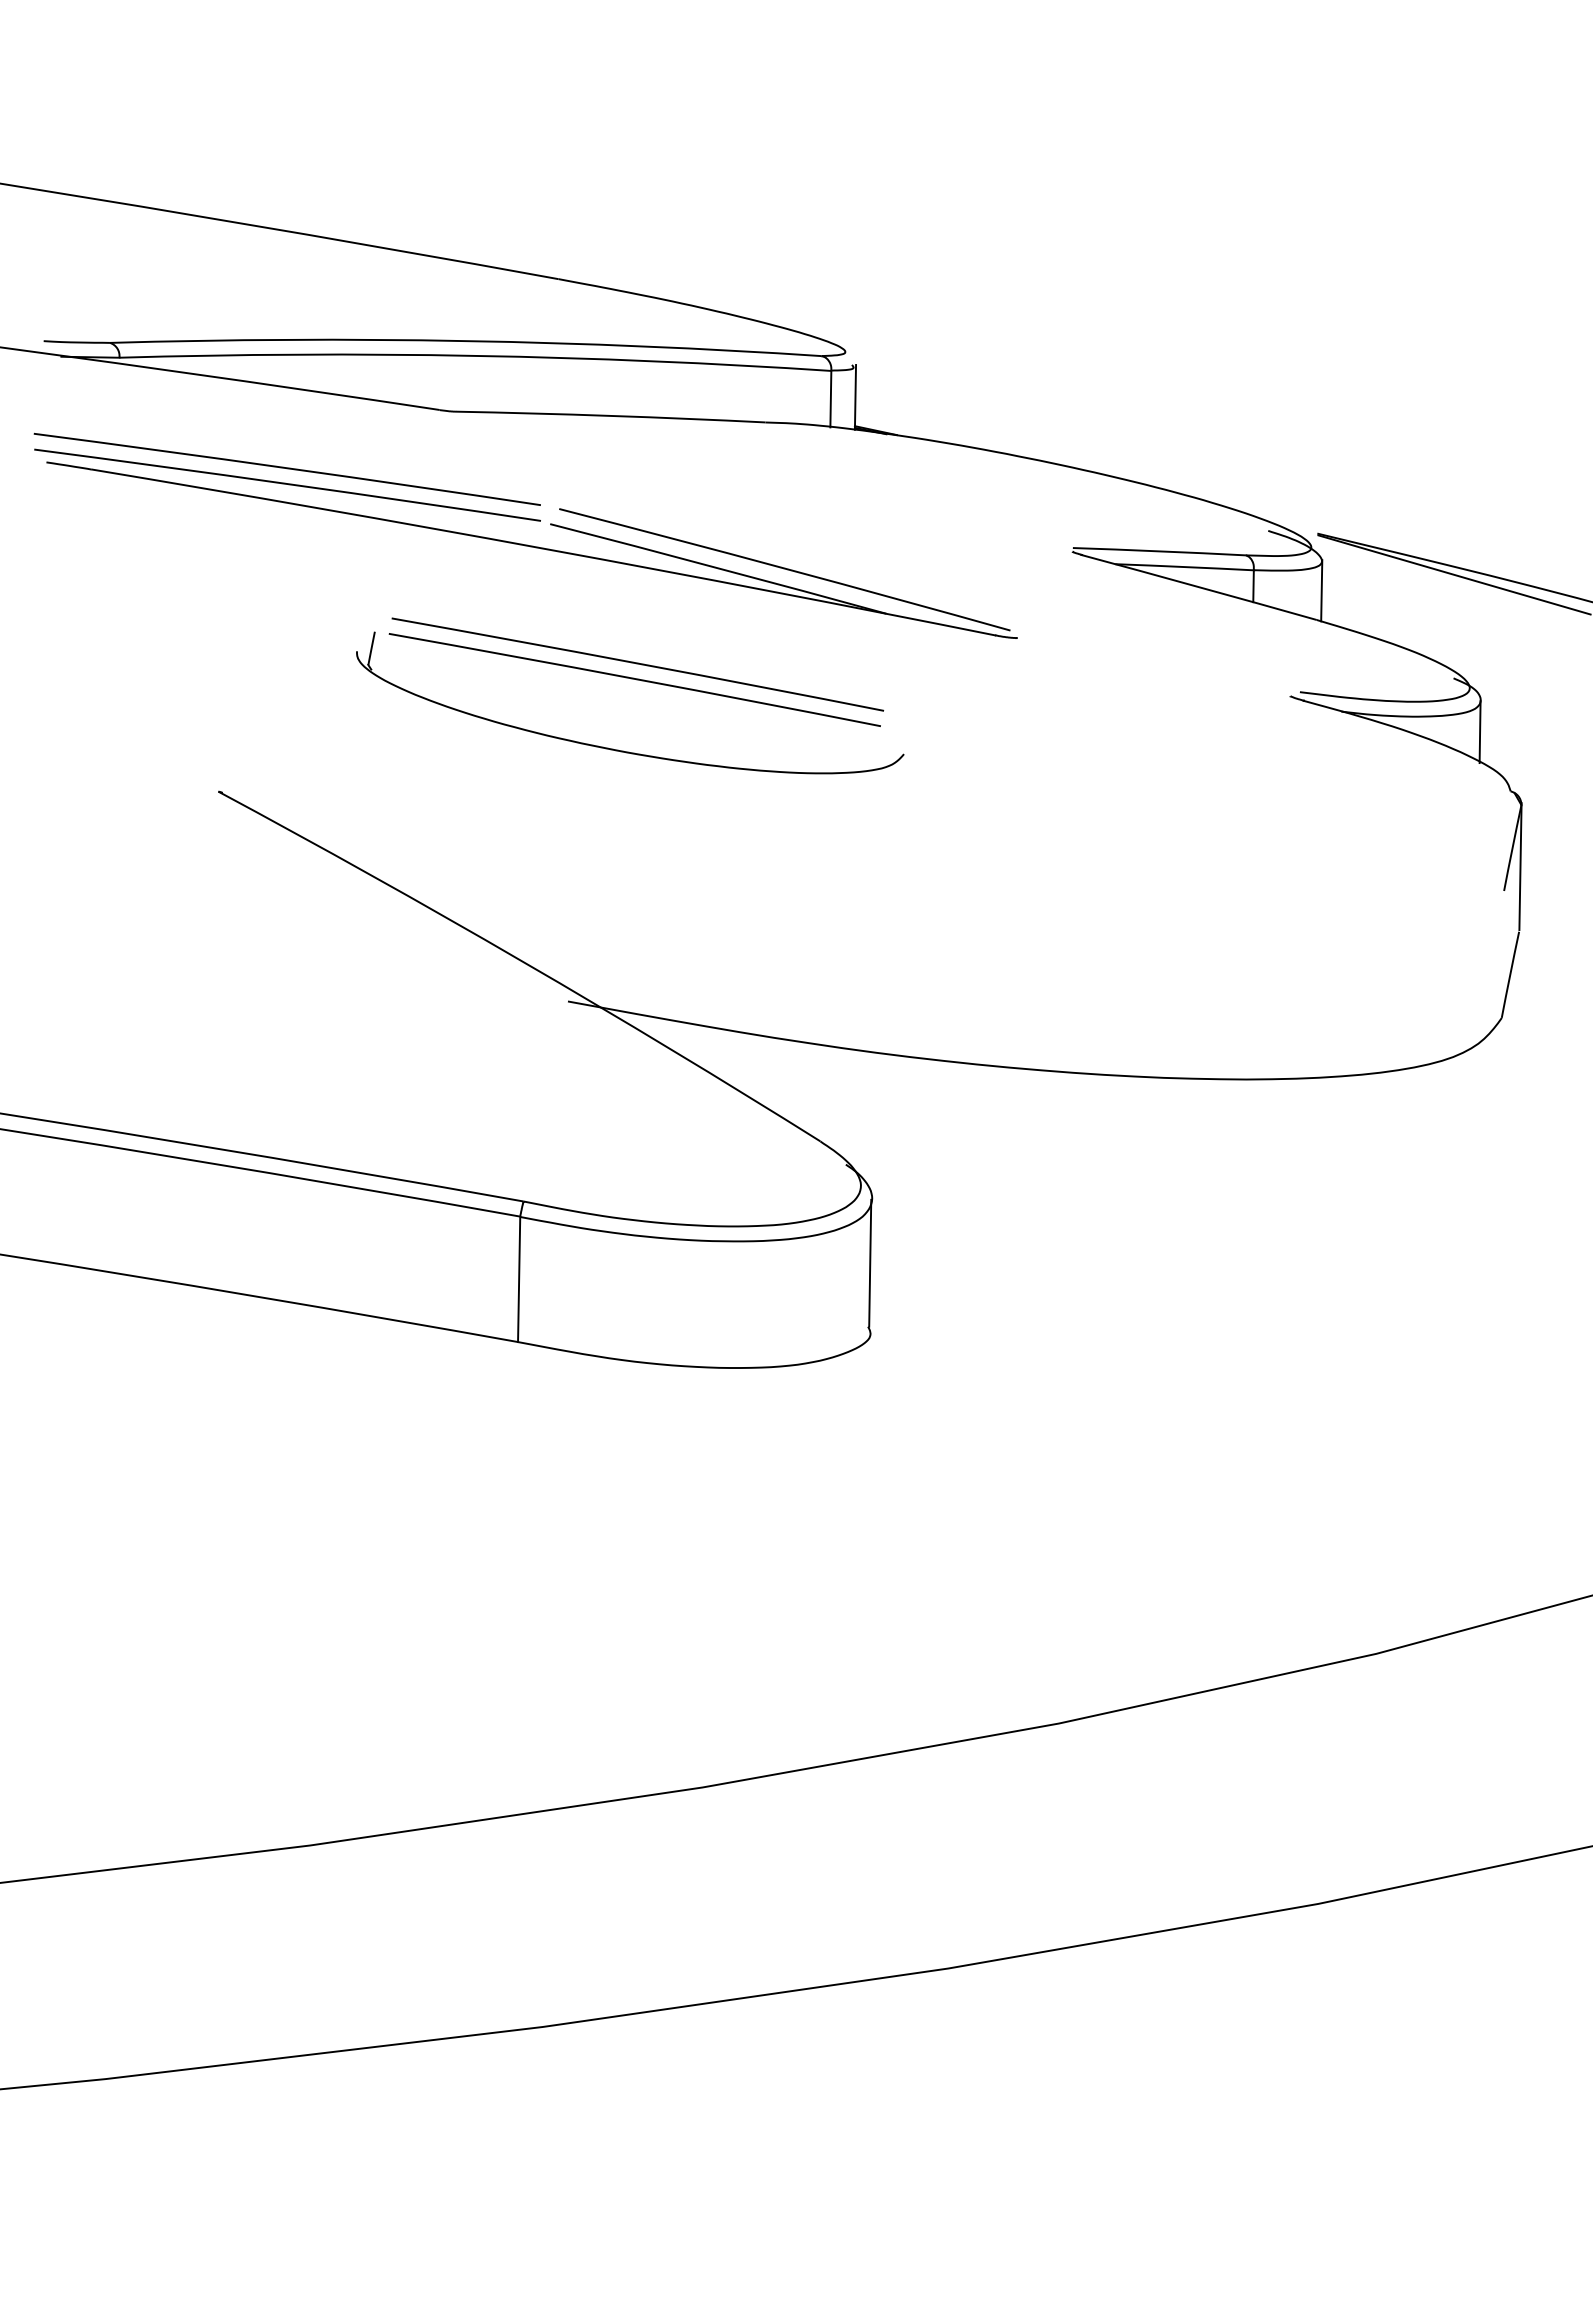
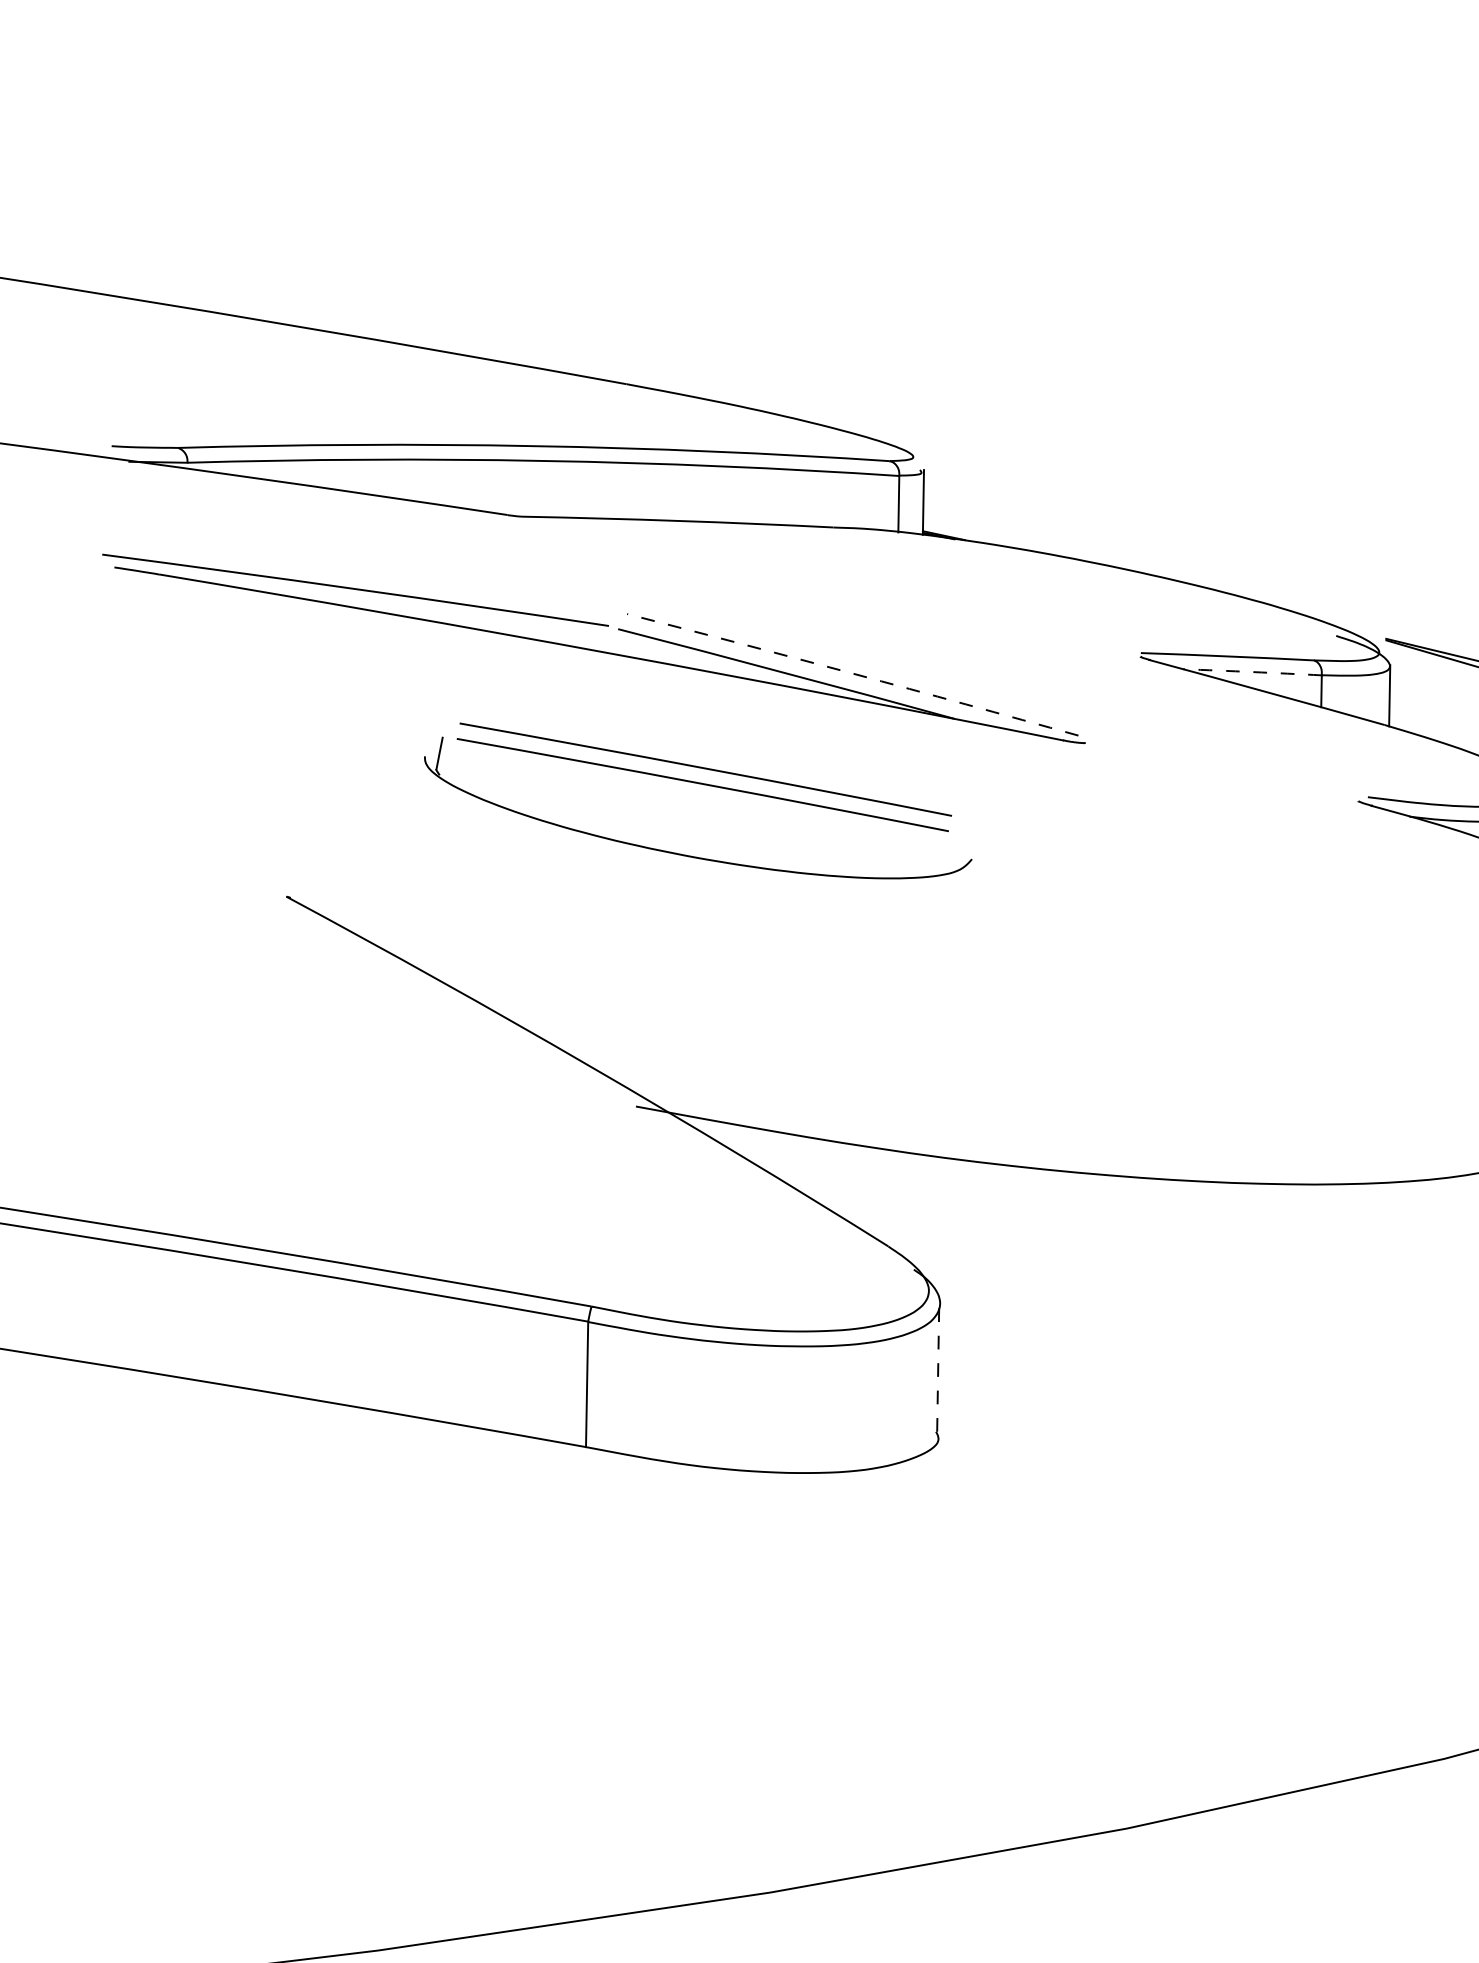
arc: (286, 468) -> (354, 573), removed
arc: (1184, 567) -> (1252, 672), solid -> dashed
arc: (785, 568) -> (853, 673), solid -> dashed
line: (870, 1262) -> (938, 1367), solid -> dashed

